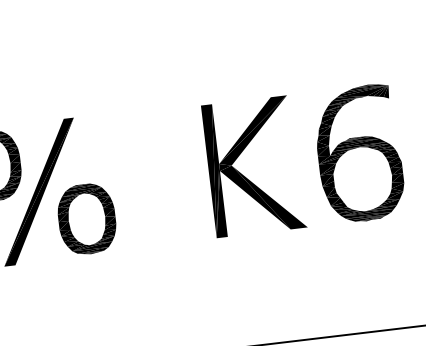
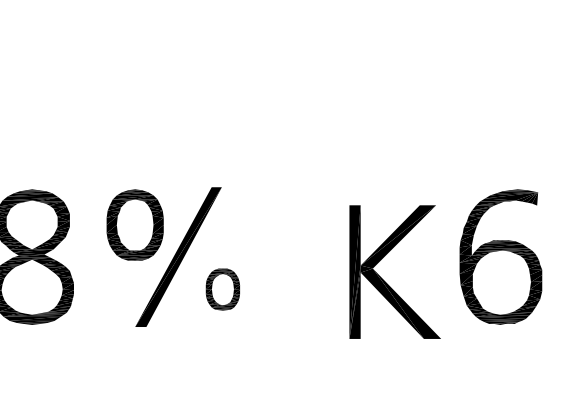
part: (244, 176) -> (384, 280), moved
part: (86, 219) -> (222, 289), size x0.6

